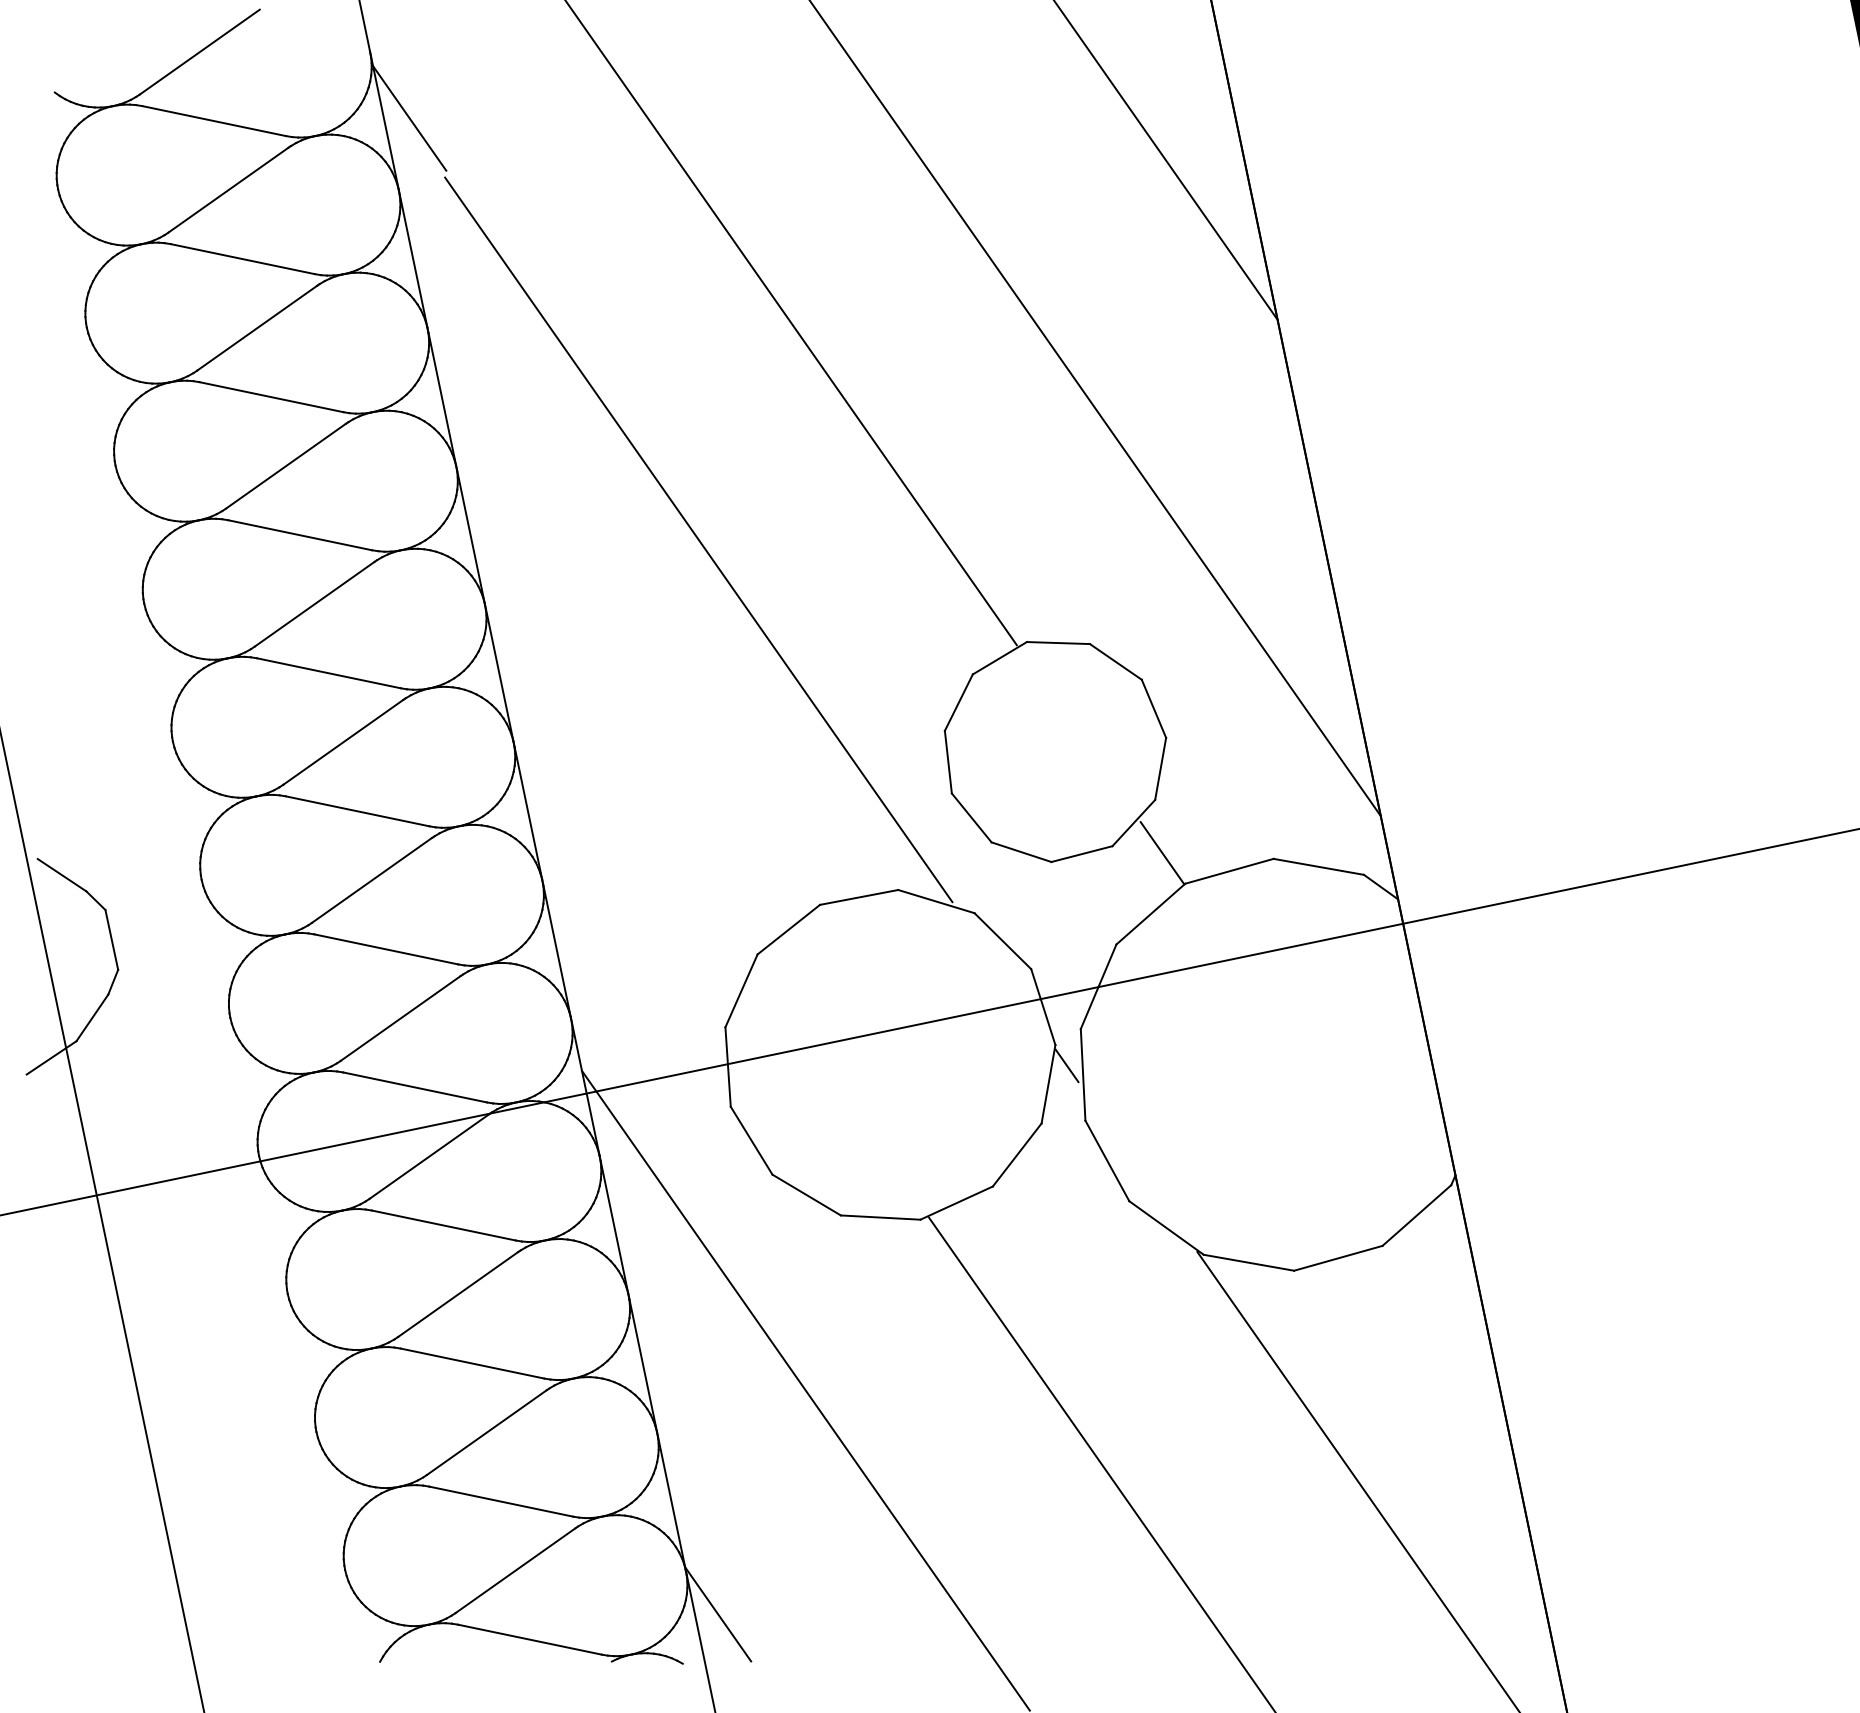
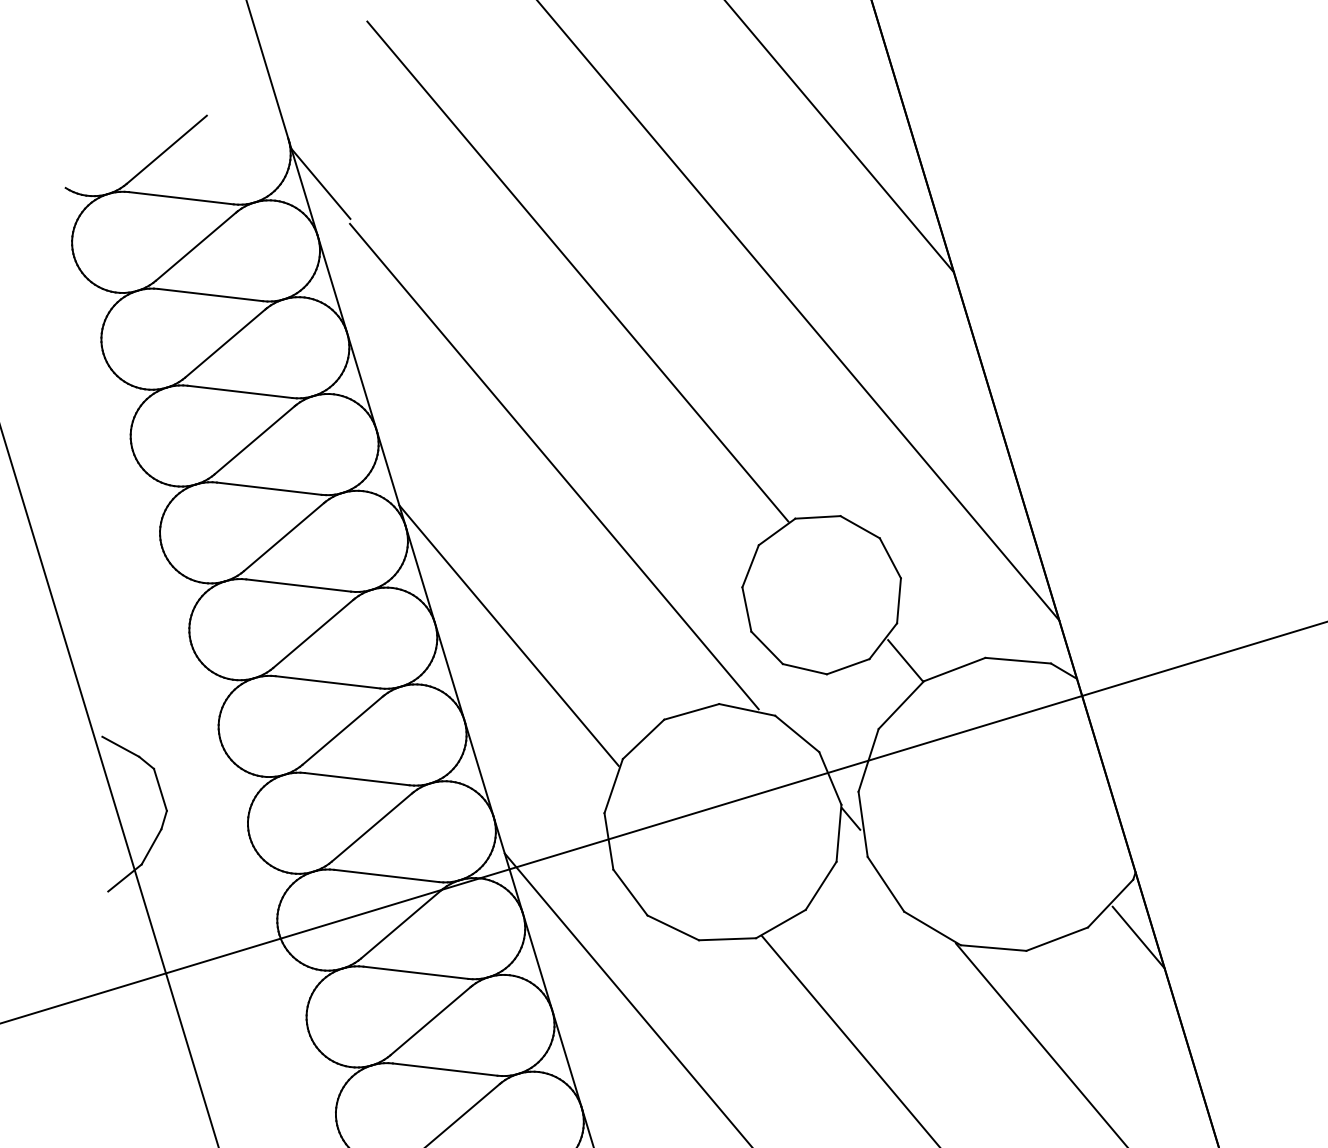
line: (614, 768) -> (508, 635), added
line: (1451, 1266) -> (1138, 937), added

